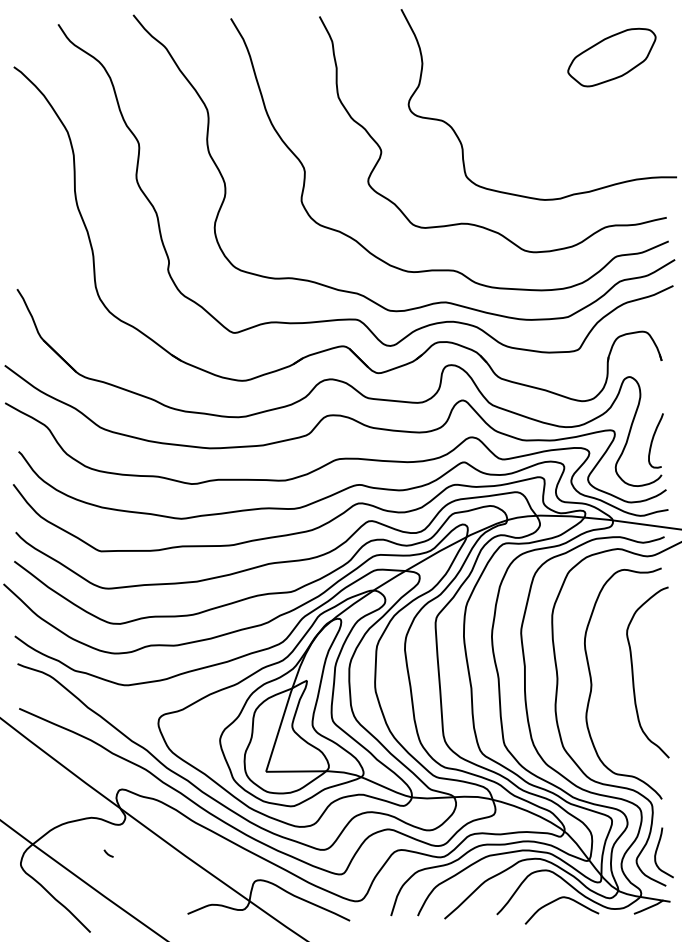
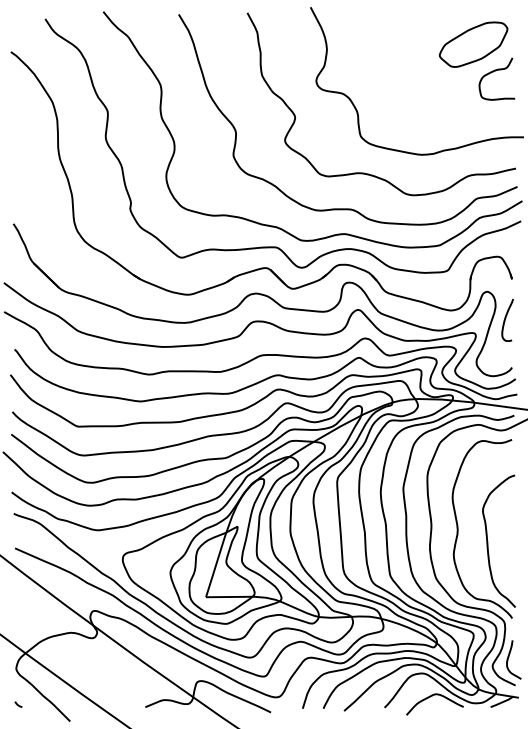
curve: (637, 93) -> (493, 72), added
curve: (653, 440) -> (505, 320), moved
curve: (633, 672) -> (487, 541), moved
line: (108, 853) -> (18, 704), moved

